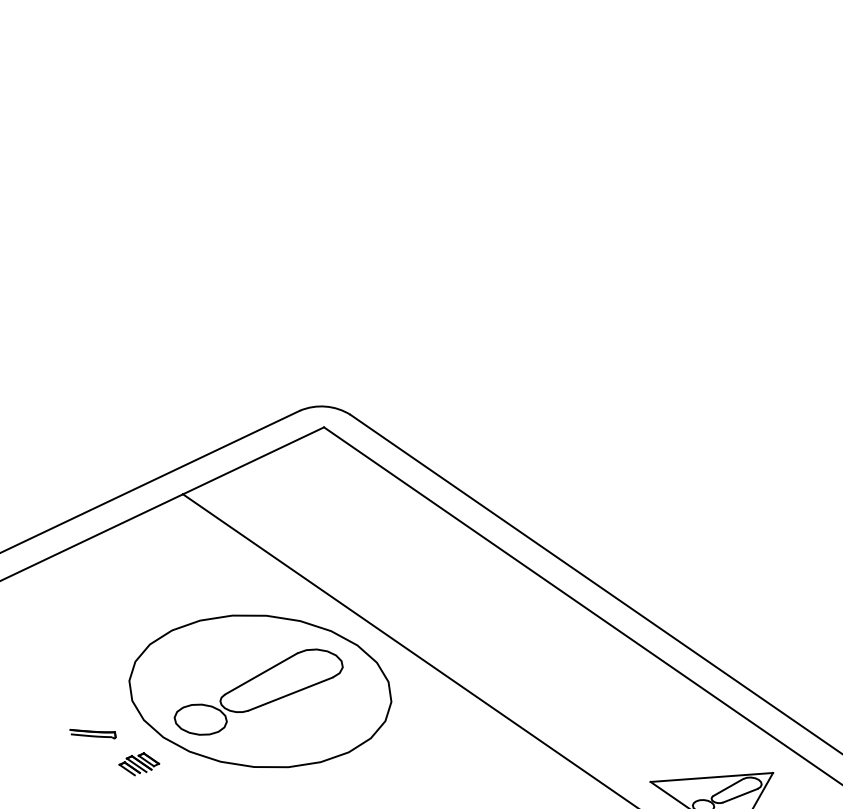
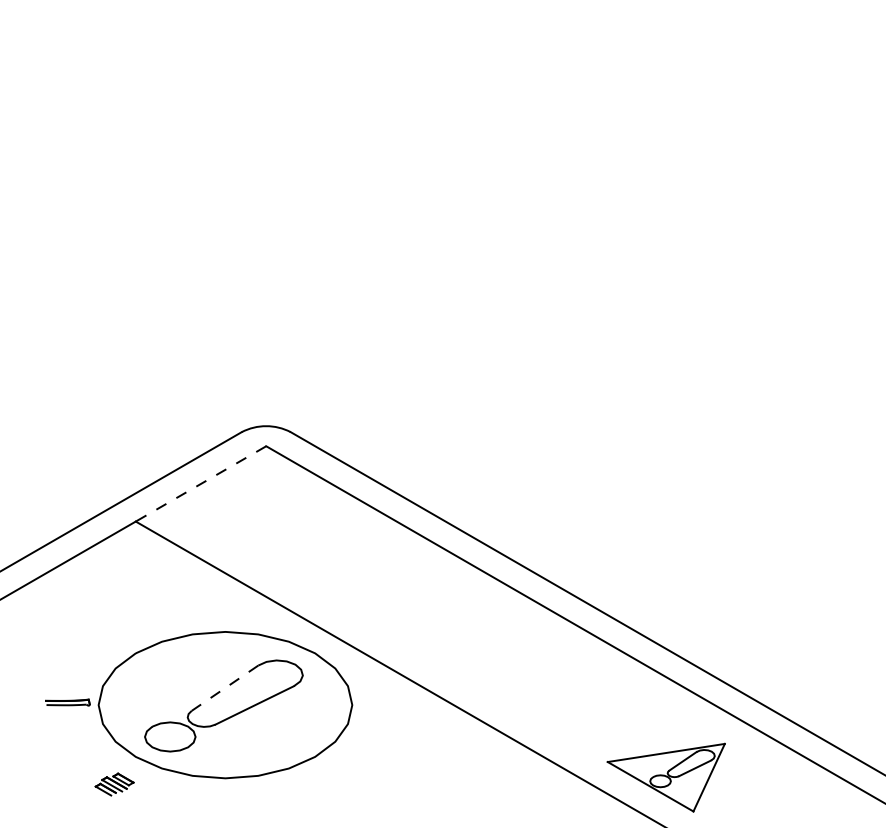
line: (252, 461) -> (200, 484), solid -> dashed
line: (260, 674) -> (224, 688), solid -> dashed
part: (92, 733) -> (67, 702), moved

